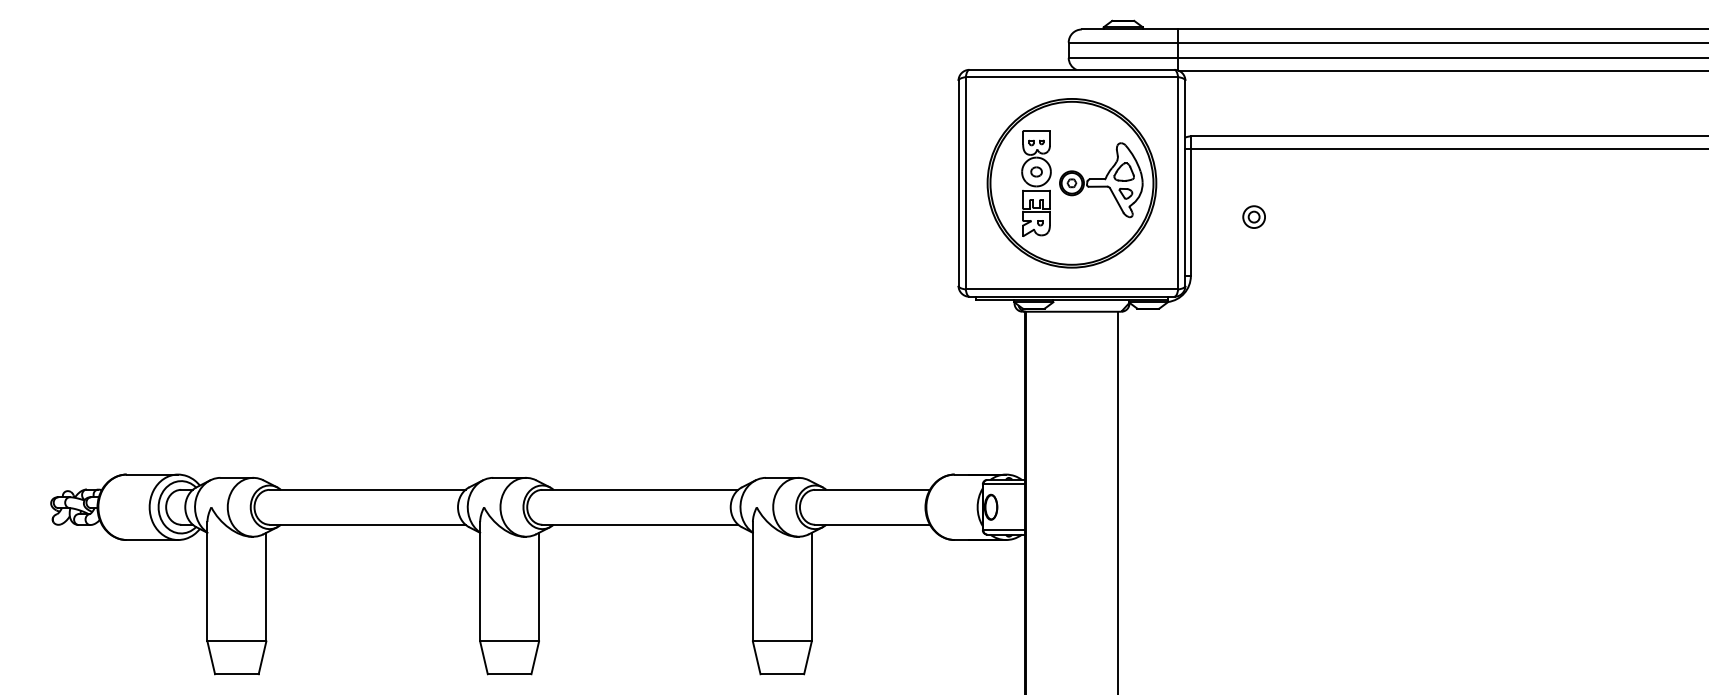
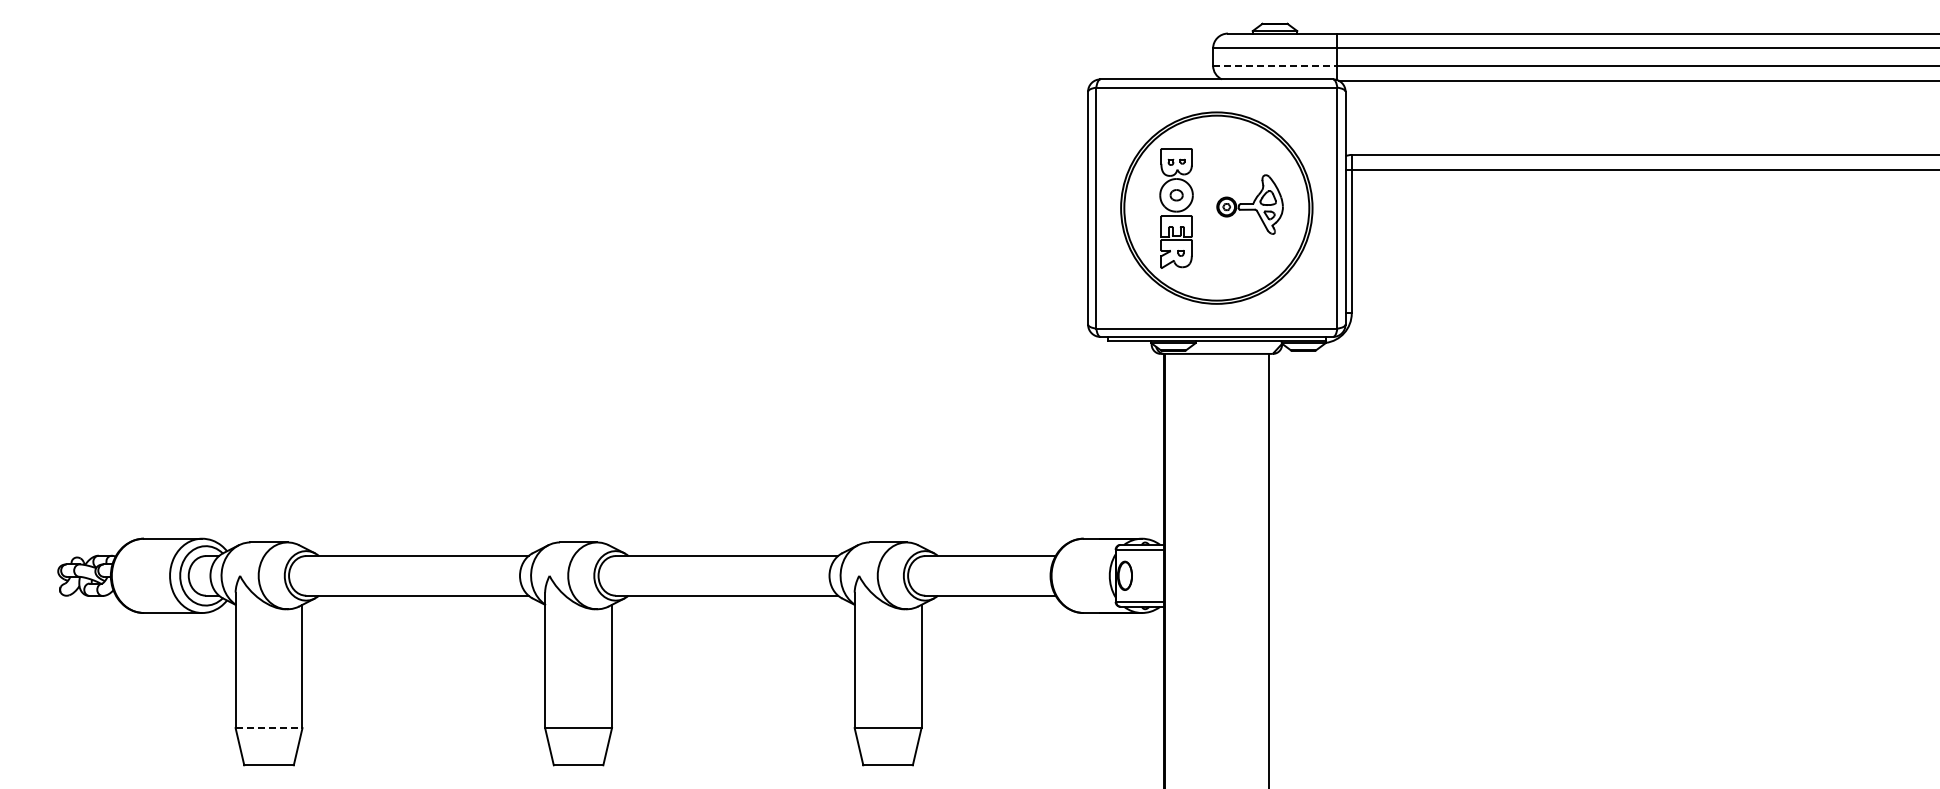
line: (1123, 57) -> (1275, 65), solid -> dashed
part: (1100, 180) -> (1249, 204), size x0.7
part: (1254, 217) -> (1423, 246), removed
line: (237, 641) -> (269, 728), solid -> dashed

